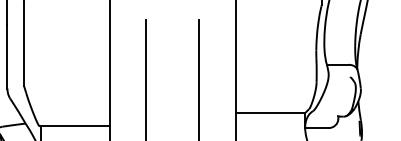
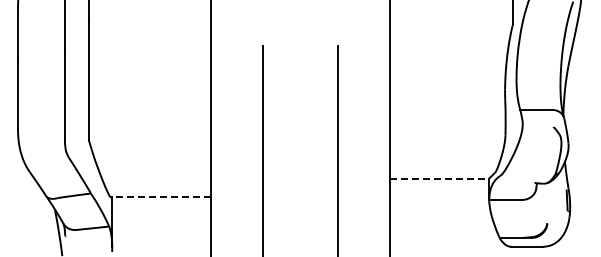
line: (270, 113) -> (440, 178), solid -> dashed
line: (74, 126) -> (160, 197), solid -> dashed

